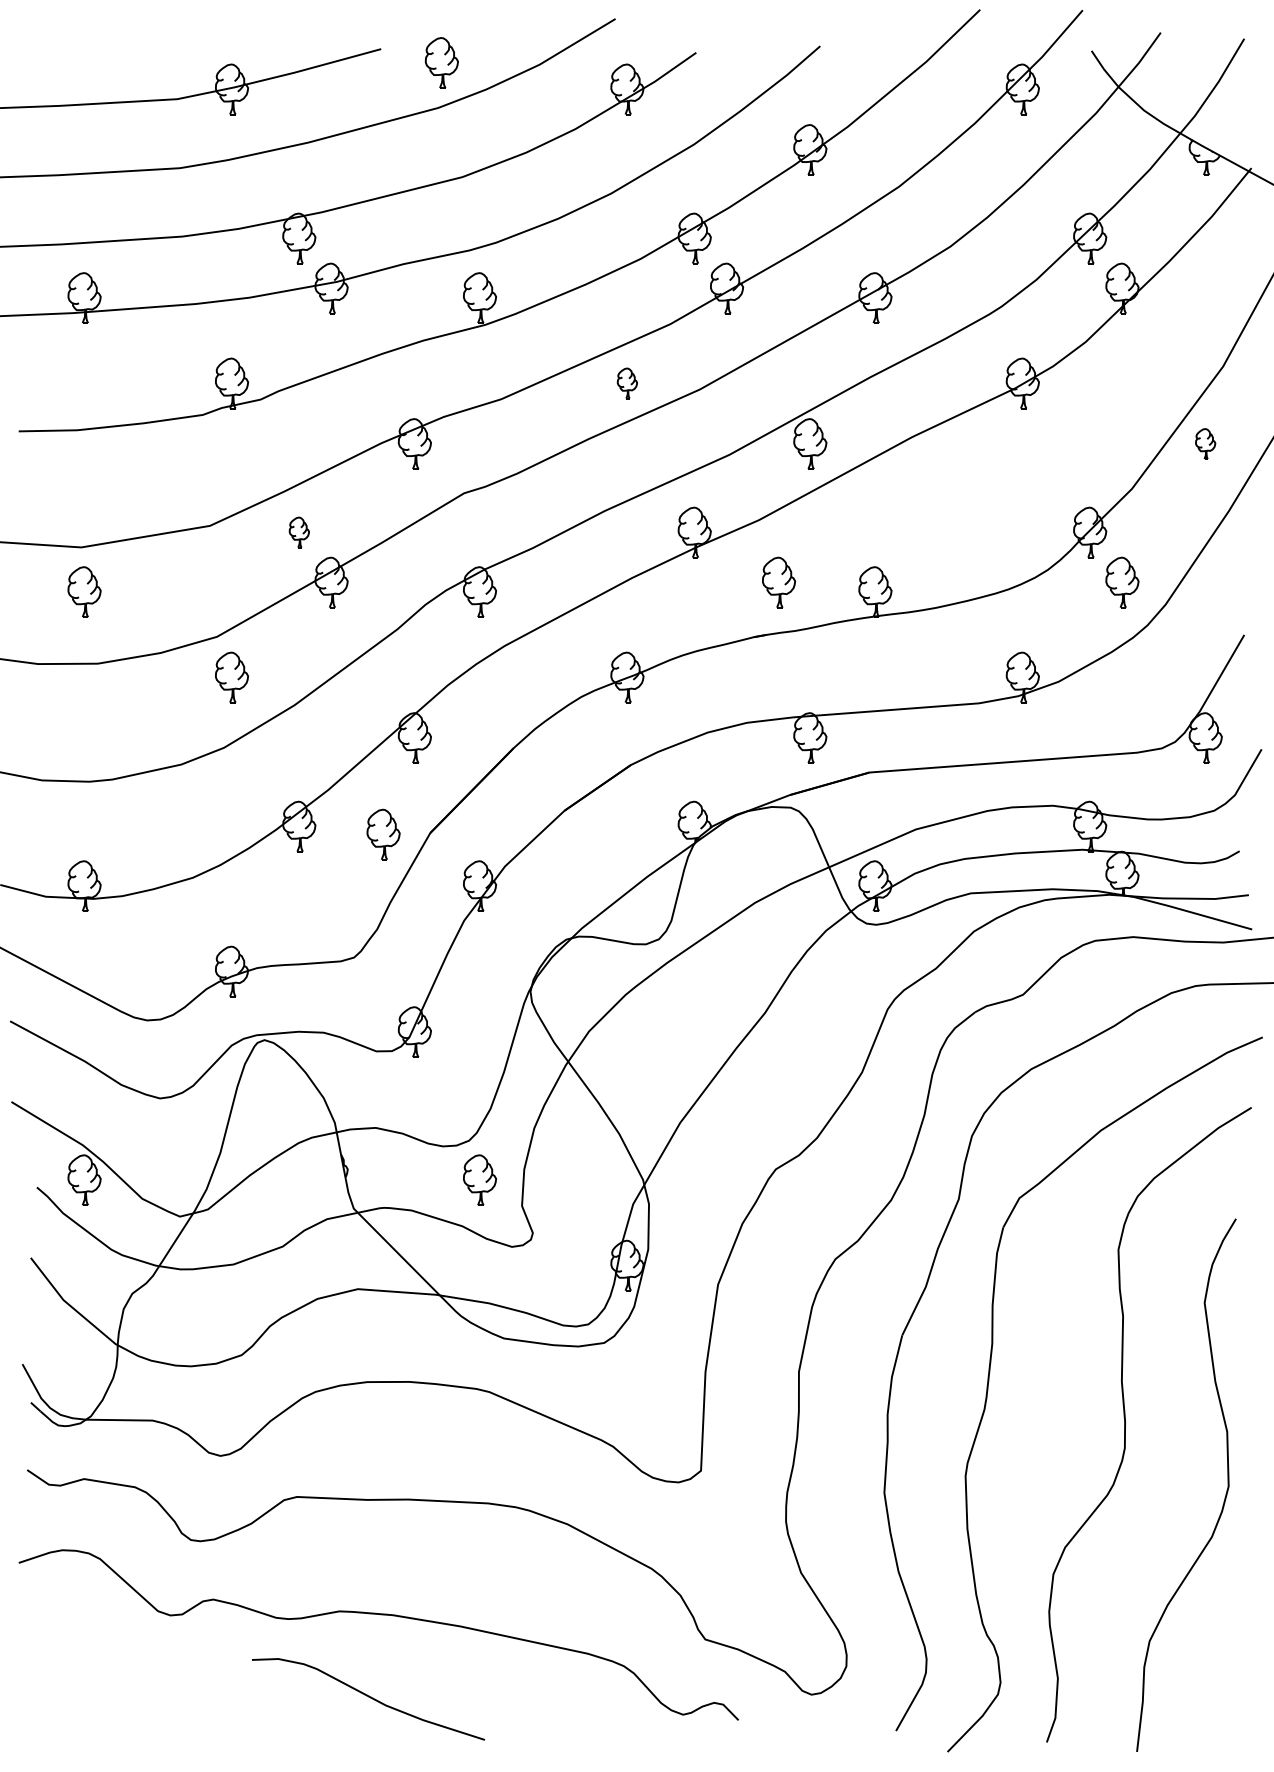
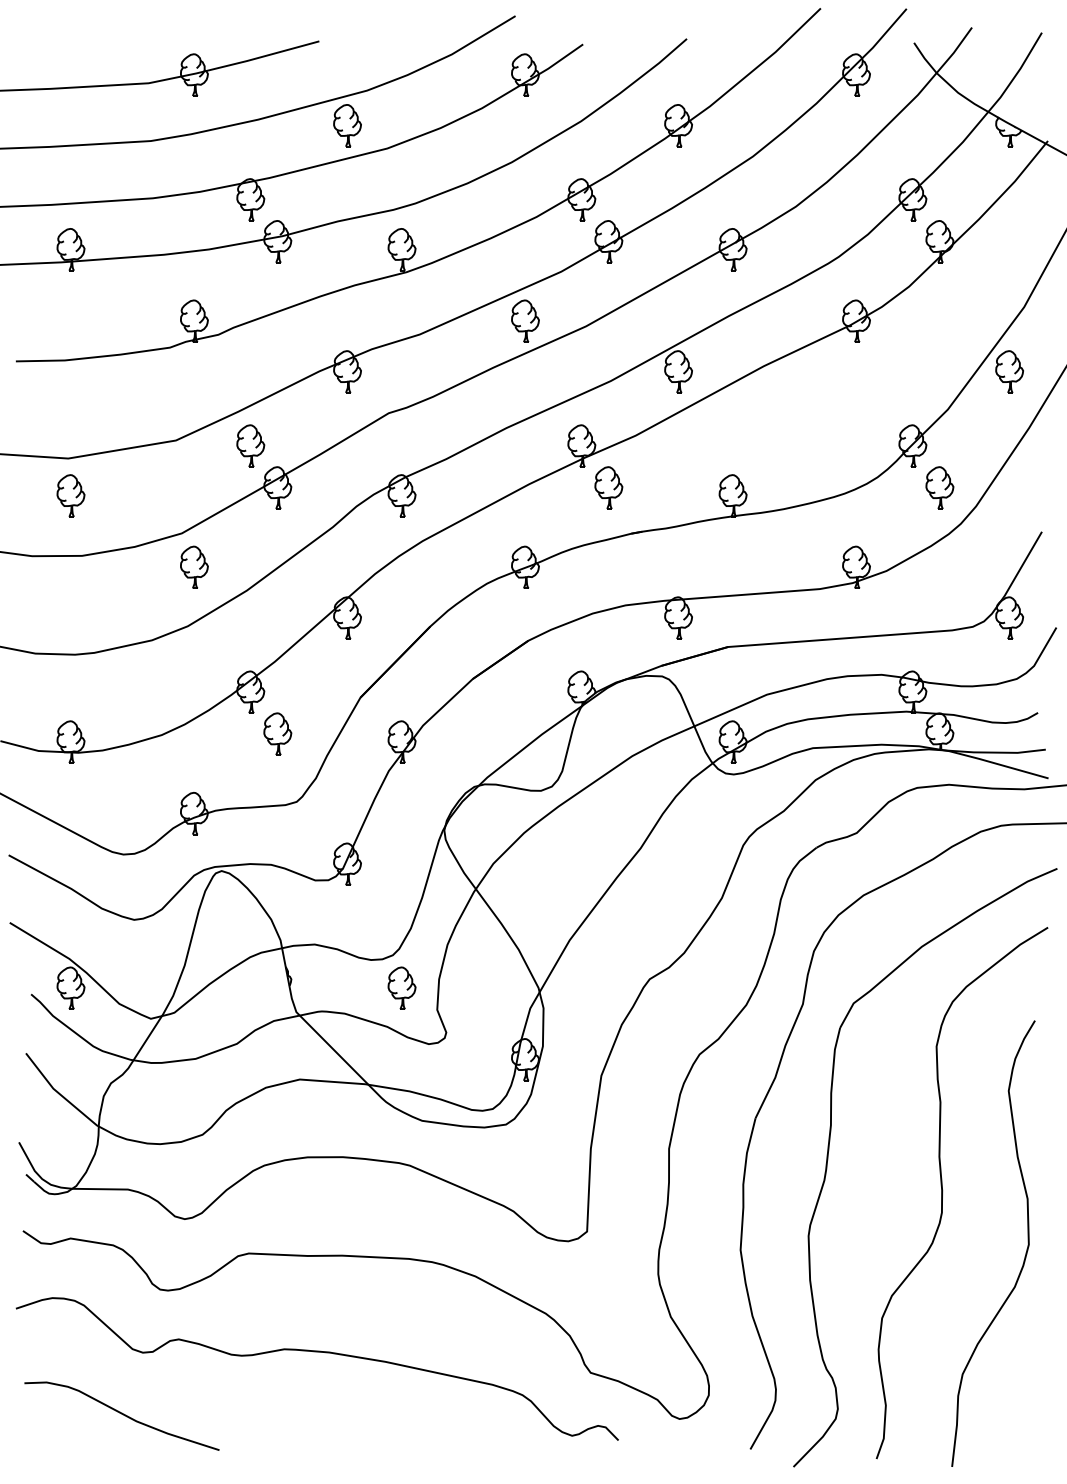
part: (441, 62) -> (347, 125), moved
part: (627, 383) -> (525, 321), size x1.67
part: (1205, 443) -> (1009, 371), size x1.67
part: (299, 532) -> (250, 446), size x1.67
part: (779, 582) -> (609, 487), moved
part: (383, 834) -> (277, 734), moved
curve: (368, 1697) -> (122, 1414), moved

